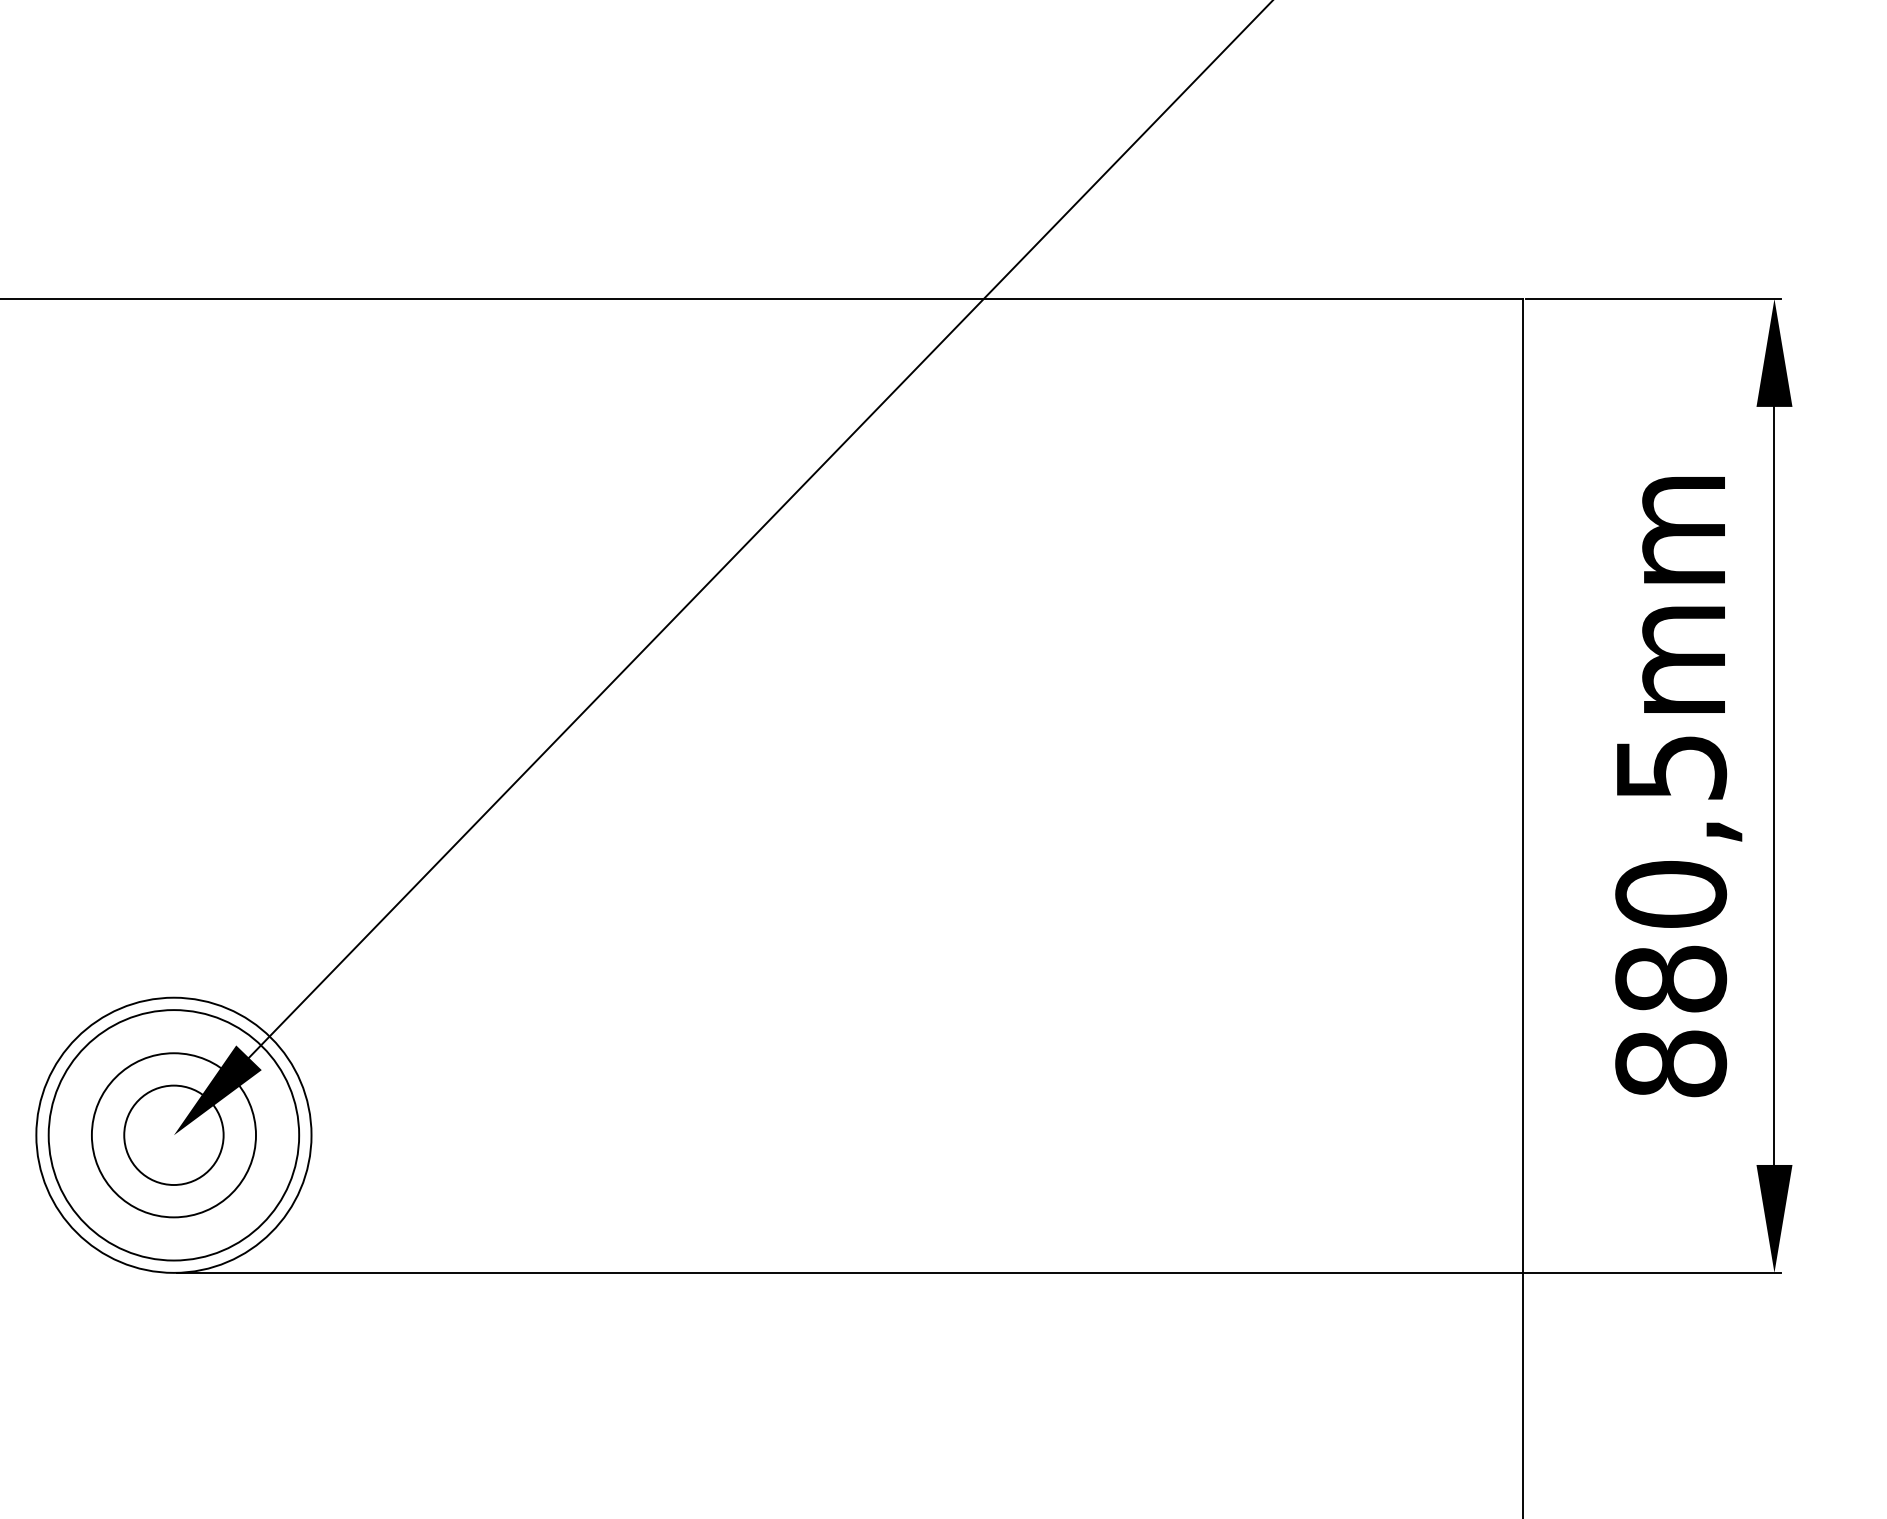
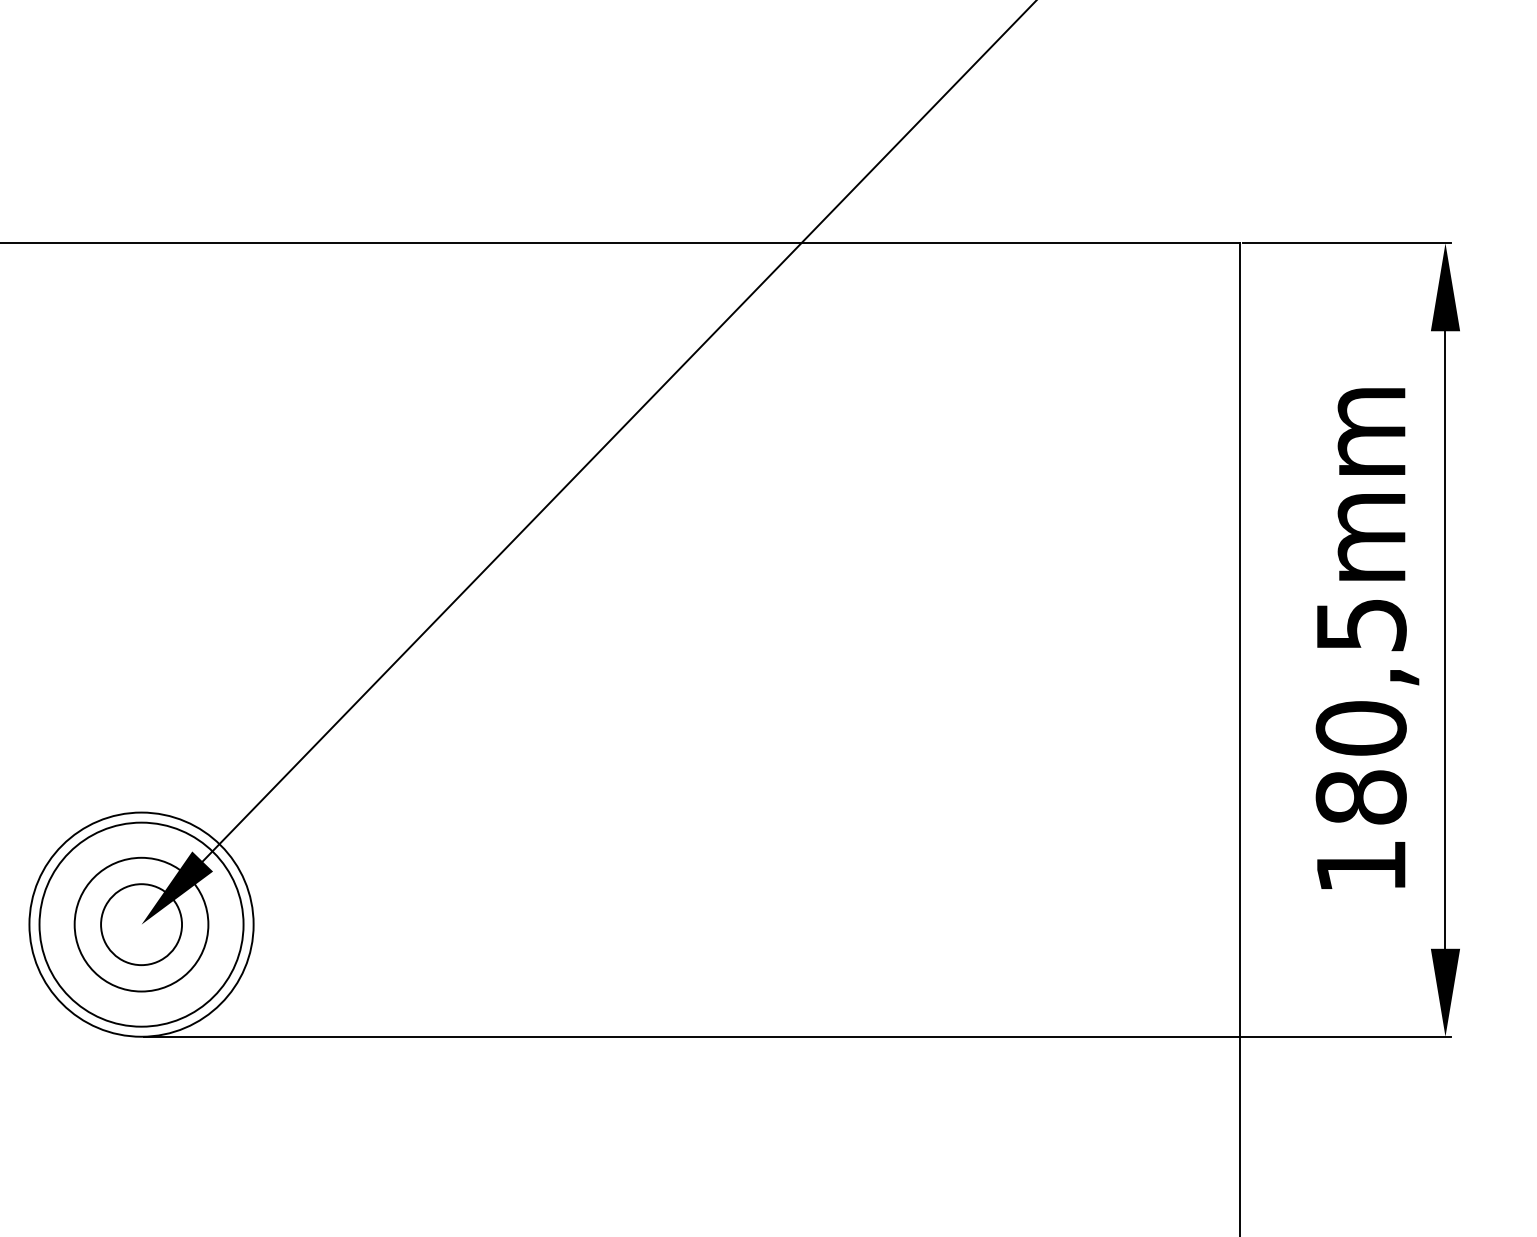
text: (1671, 1063) -> (1361, 866), 880,5mm -> 180,5mm

